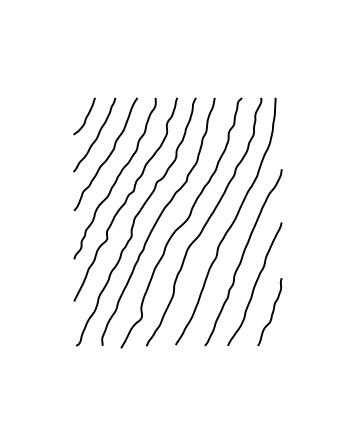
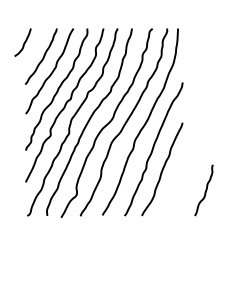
curve: (85, 117) -> (23, 43), moved
curve: (271, 313) -> (205, 191), moved

